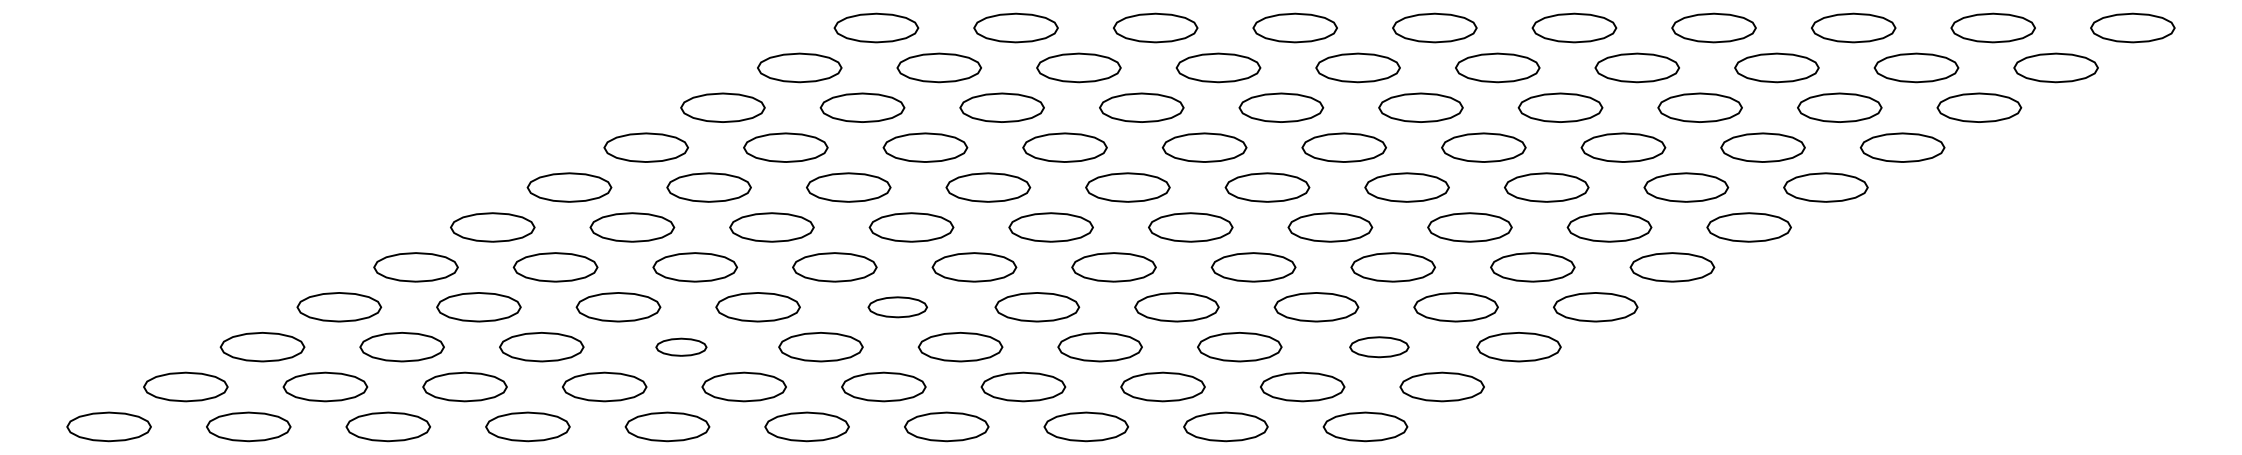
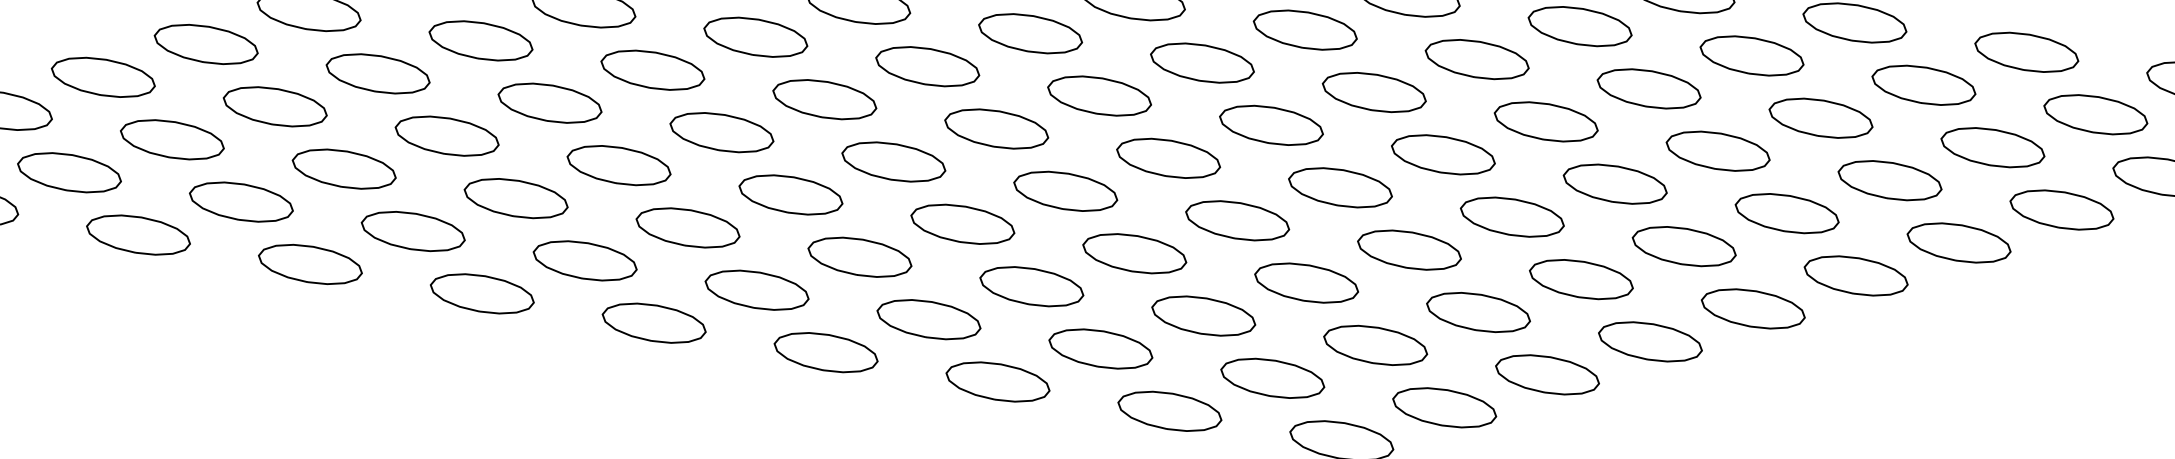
part: (897, 307) -> (790, 195), size x1.43
part: (681, 347) -> (516, 199), size x1.67
part: (1379, 347) -> (1375, 345), size x1.43

